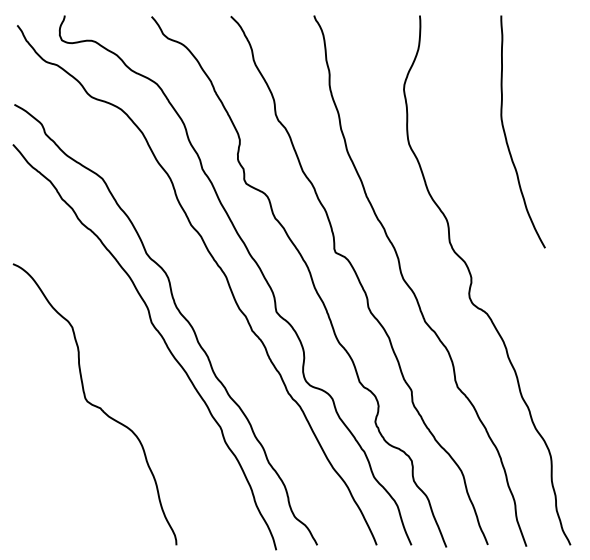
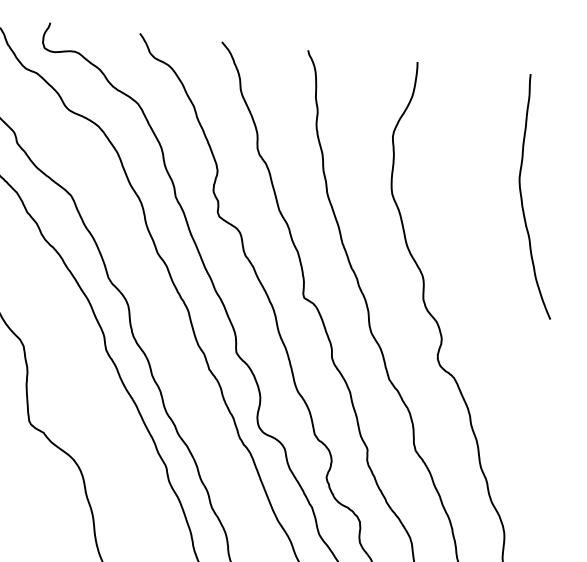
curve: (506, 135) -> (522, 198), moved

